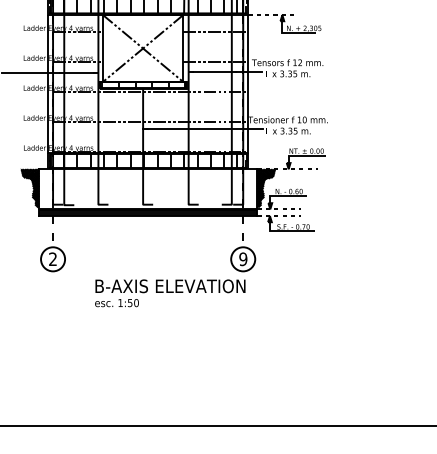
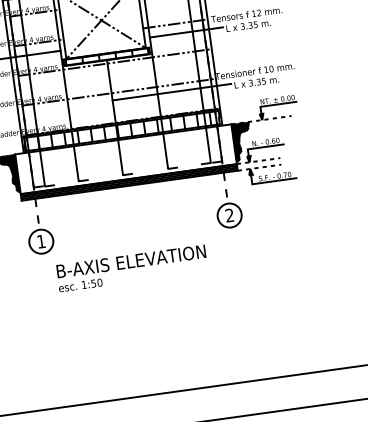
text: (52, 258) -> (40, 240), 2 -> 1
text: (243, 259) -> (229, 215), 9 -> 2
text: (170, 293) -> (132, 268), moved

